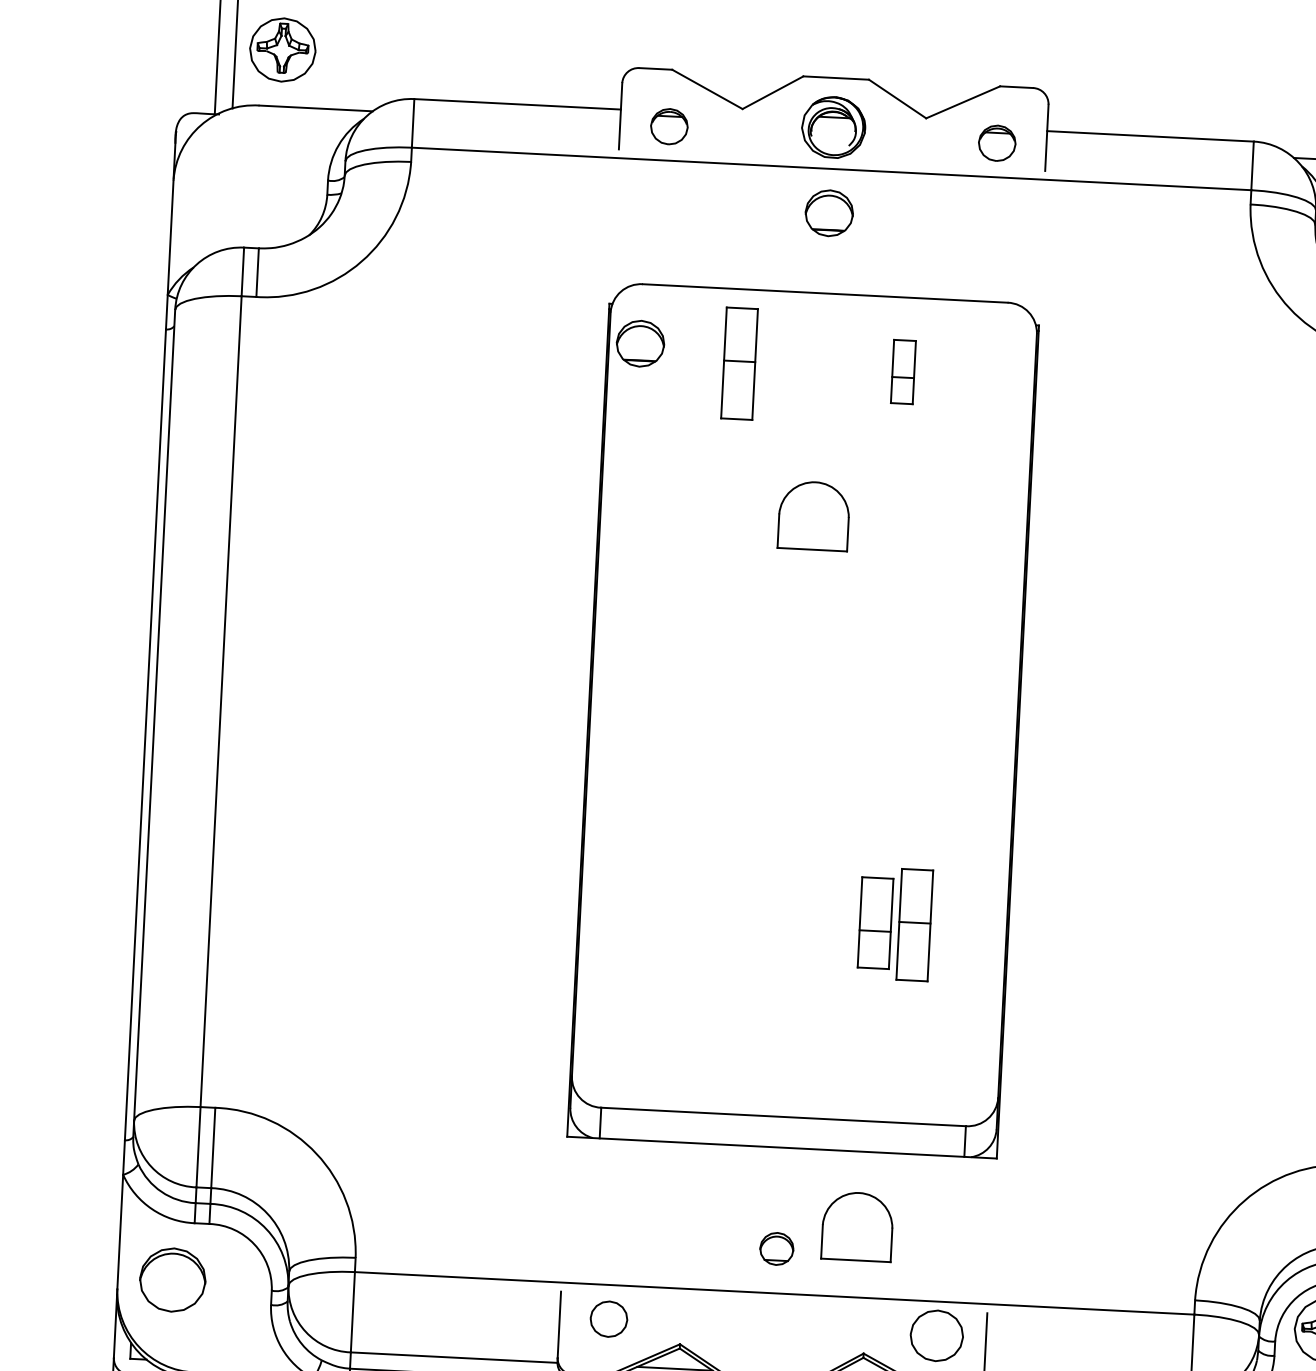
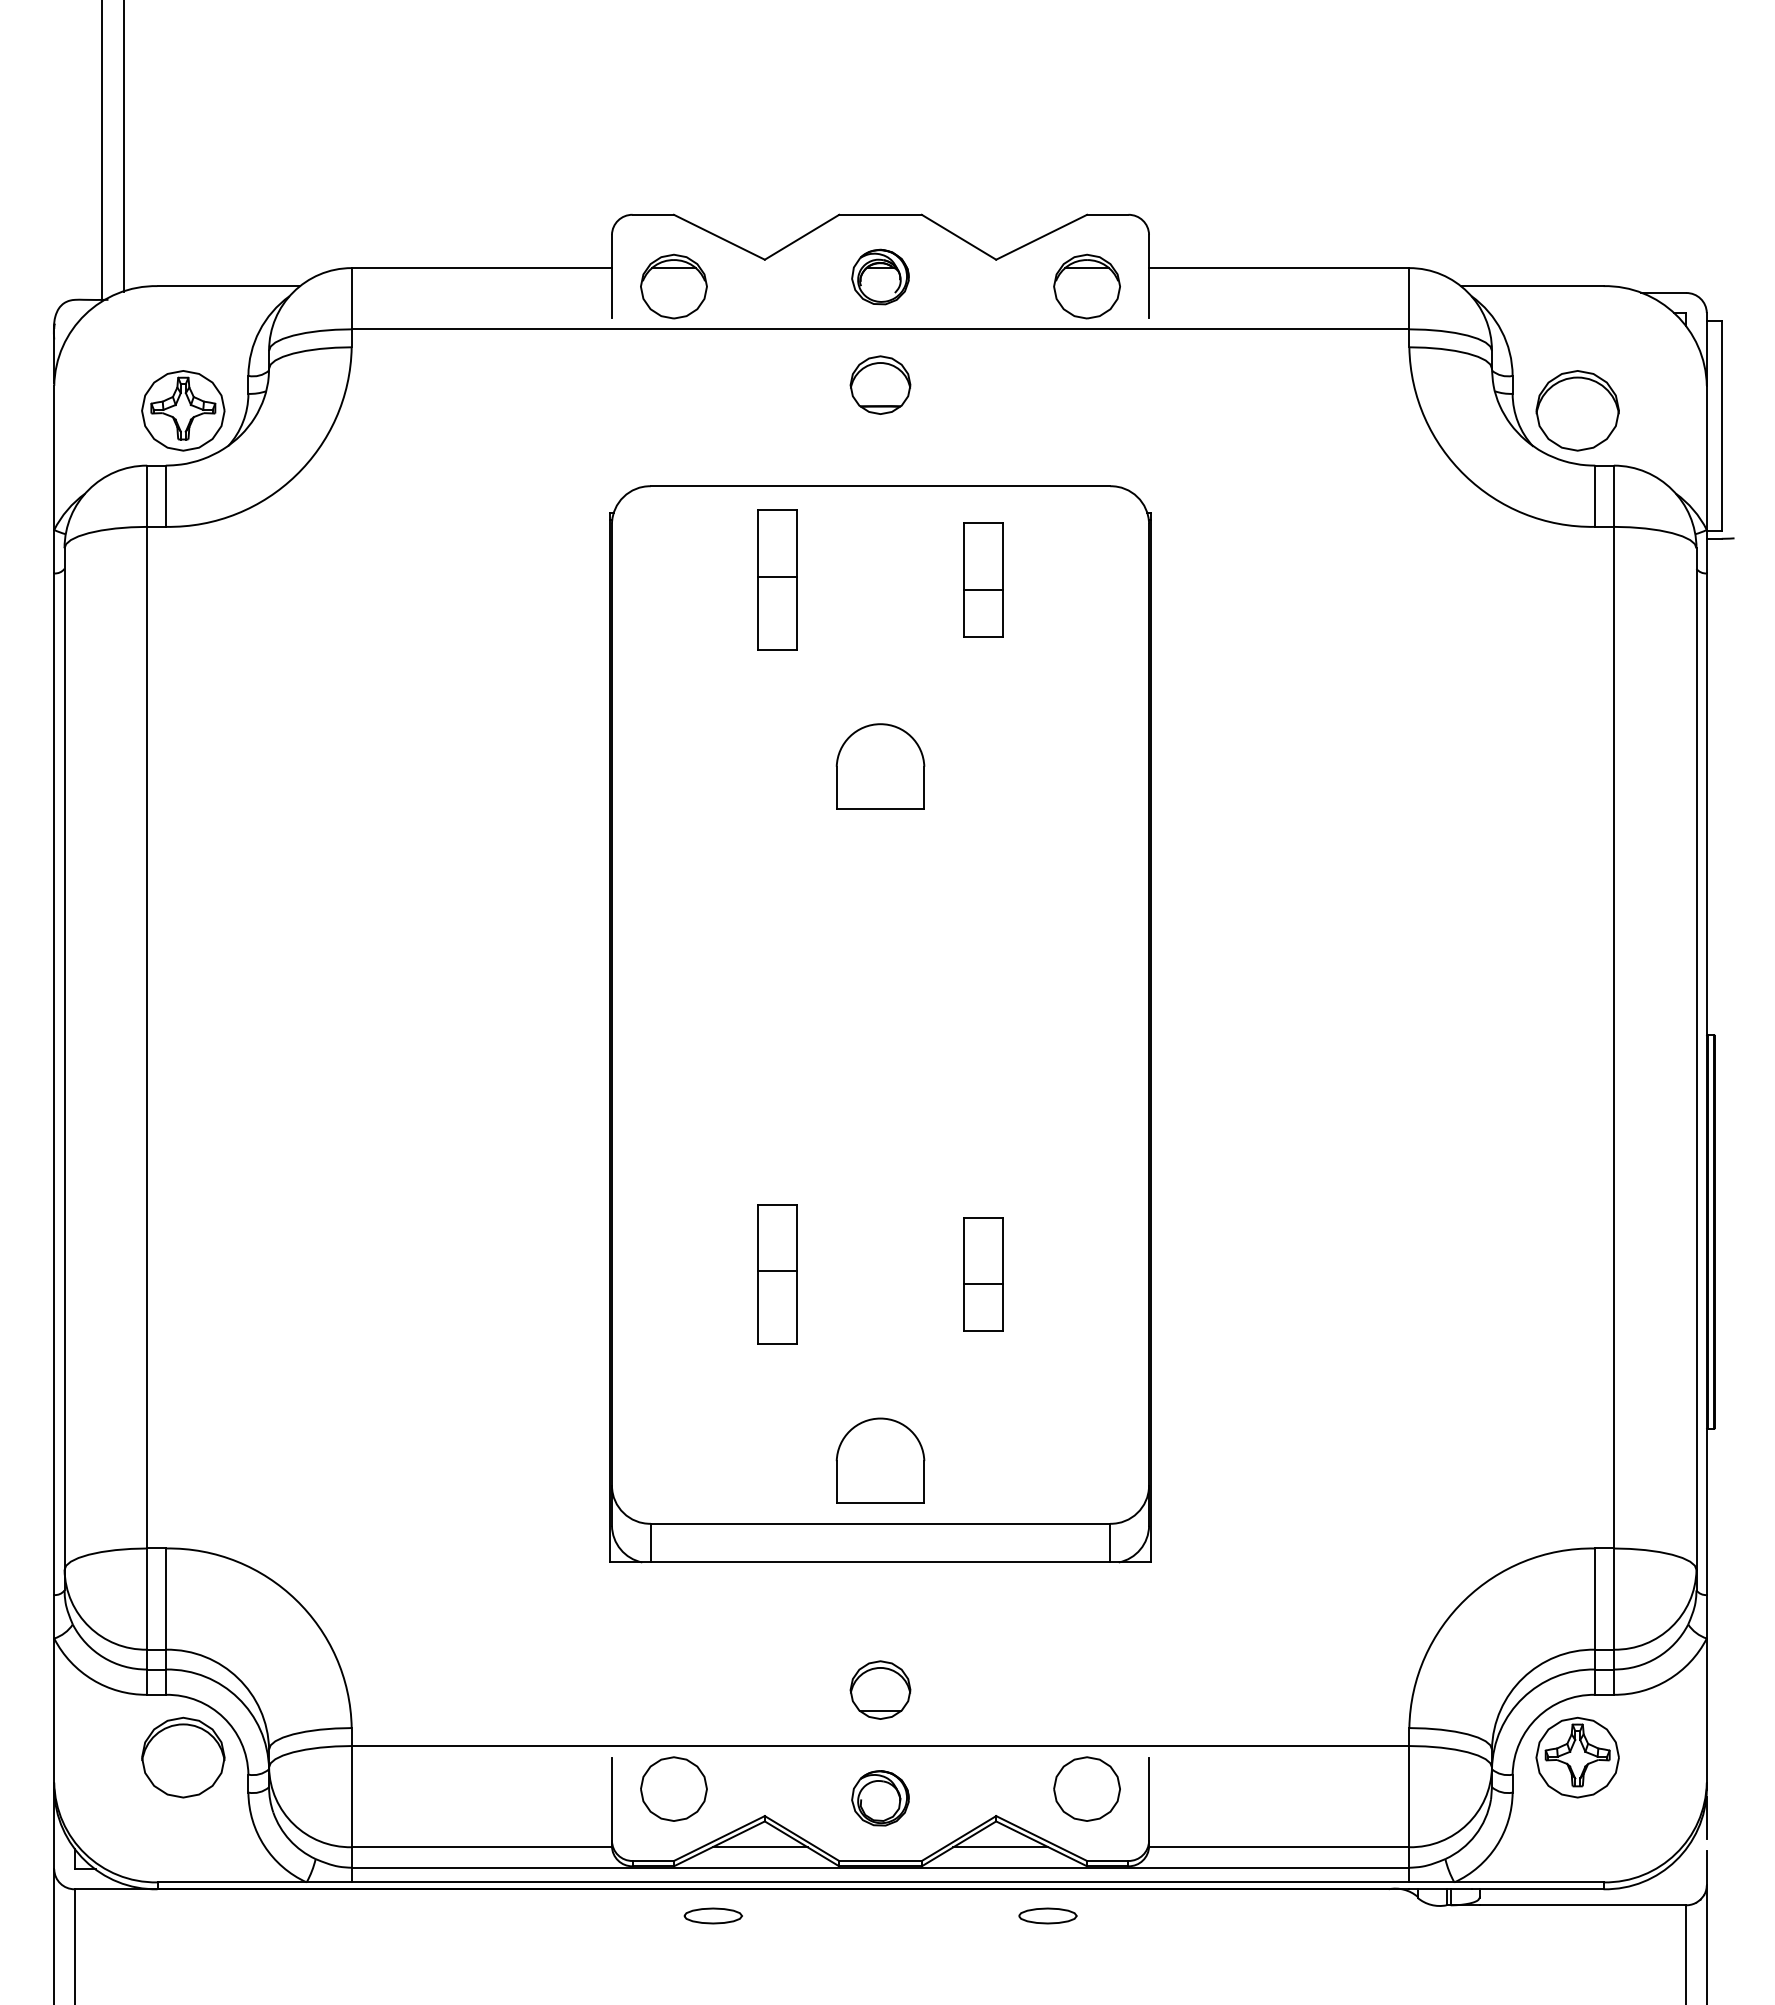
part: (283, 49) -> (183, 410), moved
part: (669, 126) -> (673, 286), size x1.43
part: (833, 127) -> (880, 276), size x0.71
part: (996, 143) -> (1086, 286), size x1.43
part: (640, 343) -> (651, 560), removed
part: (903, 371) -> (983, 579), size x1.43
part: (915, 925) -> (777, 1274), moved
part: (857, 1226) -> (880, 1460), moved
part: (776, 1248) -> (880, 1689), size x1.43
part: (172, 1279) -> (183, 1757), moved
part: (608, 1318) -> (673, 1788), size x1.43
part: (772, 1334) -> (880, 1798), added

